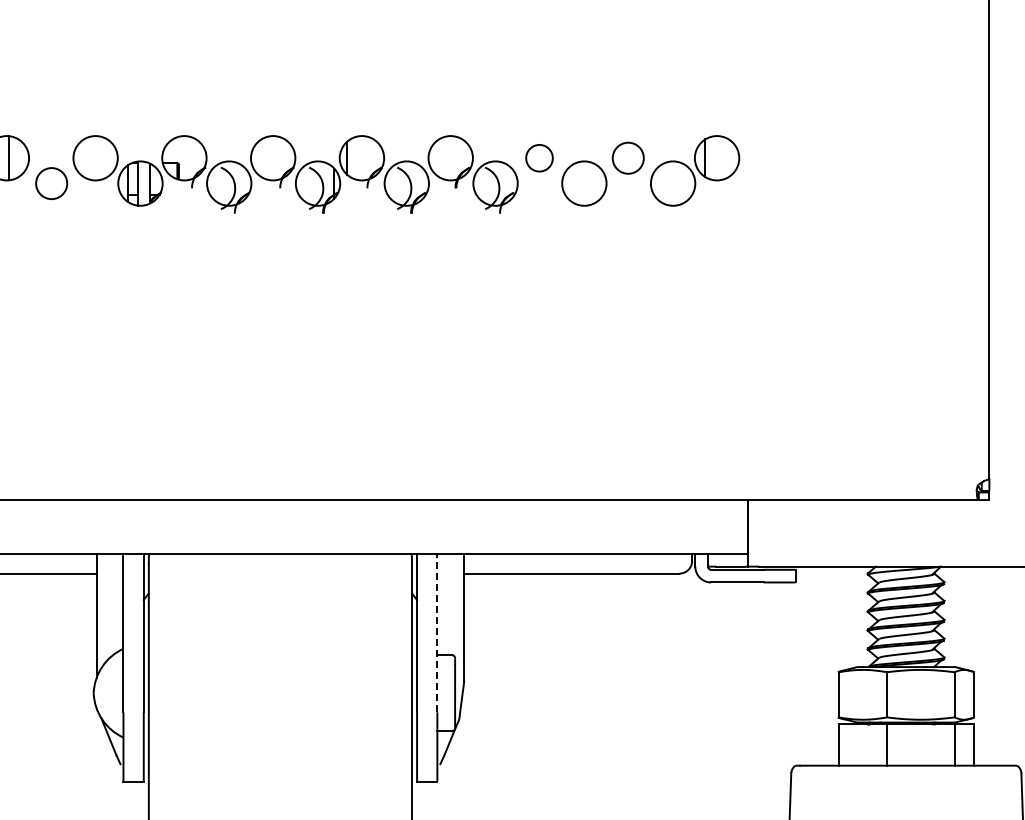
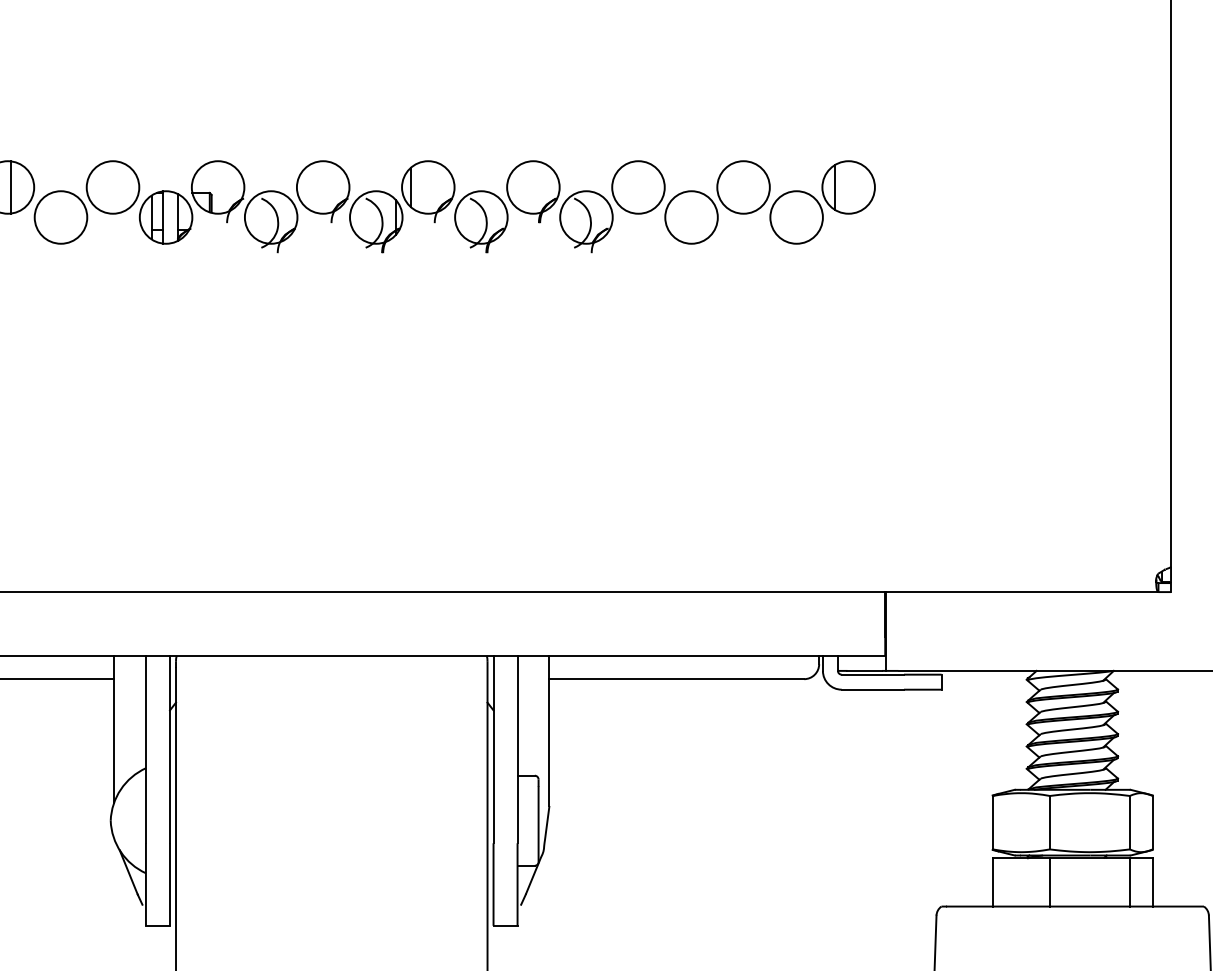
circle: (539, 158) -> (638, 187), size x1.67
circle: (628, 158) -> (743, 187), size x1.43
circle: (51, 183) -> (60, 217), size x1.43
line: (437, 632) -> (517, 748), dashed -> solid

